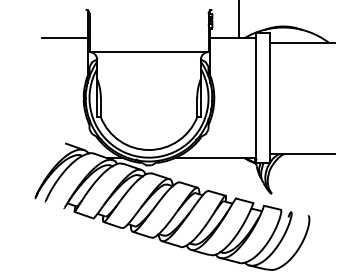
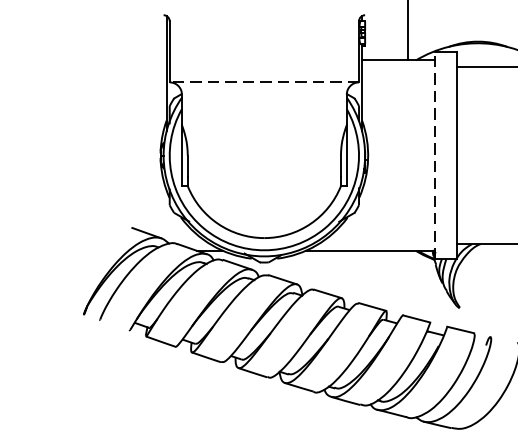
line: (64, 38) -> (129, 60), removed
line: (149, 52) -> (265, 83), solid -> dashed
line: (256, 97) -> (435, 154), solid -> dashed

